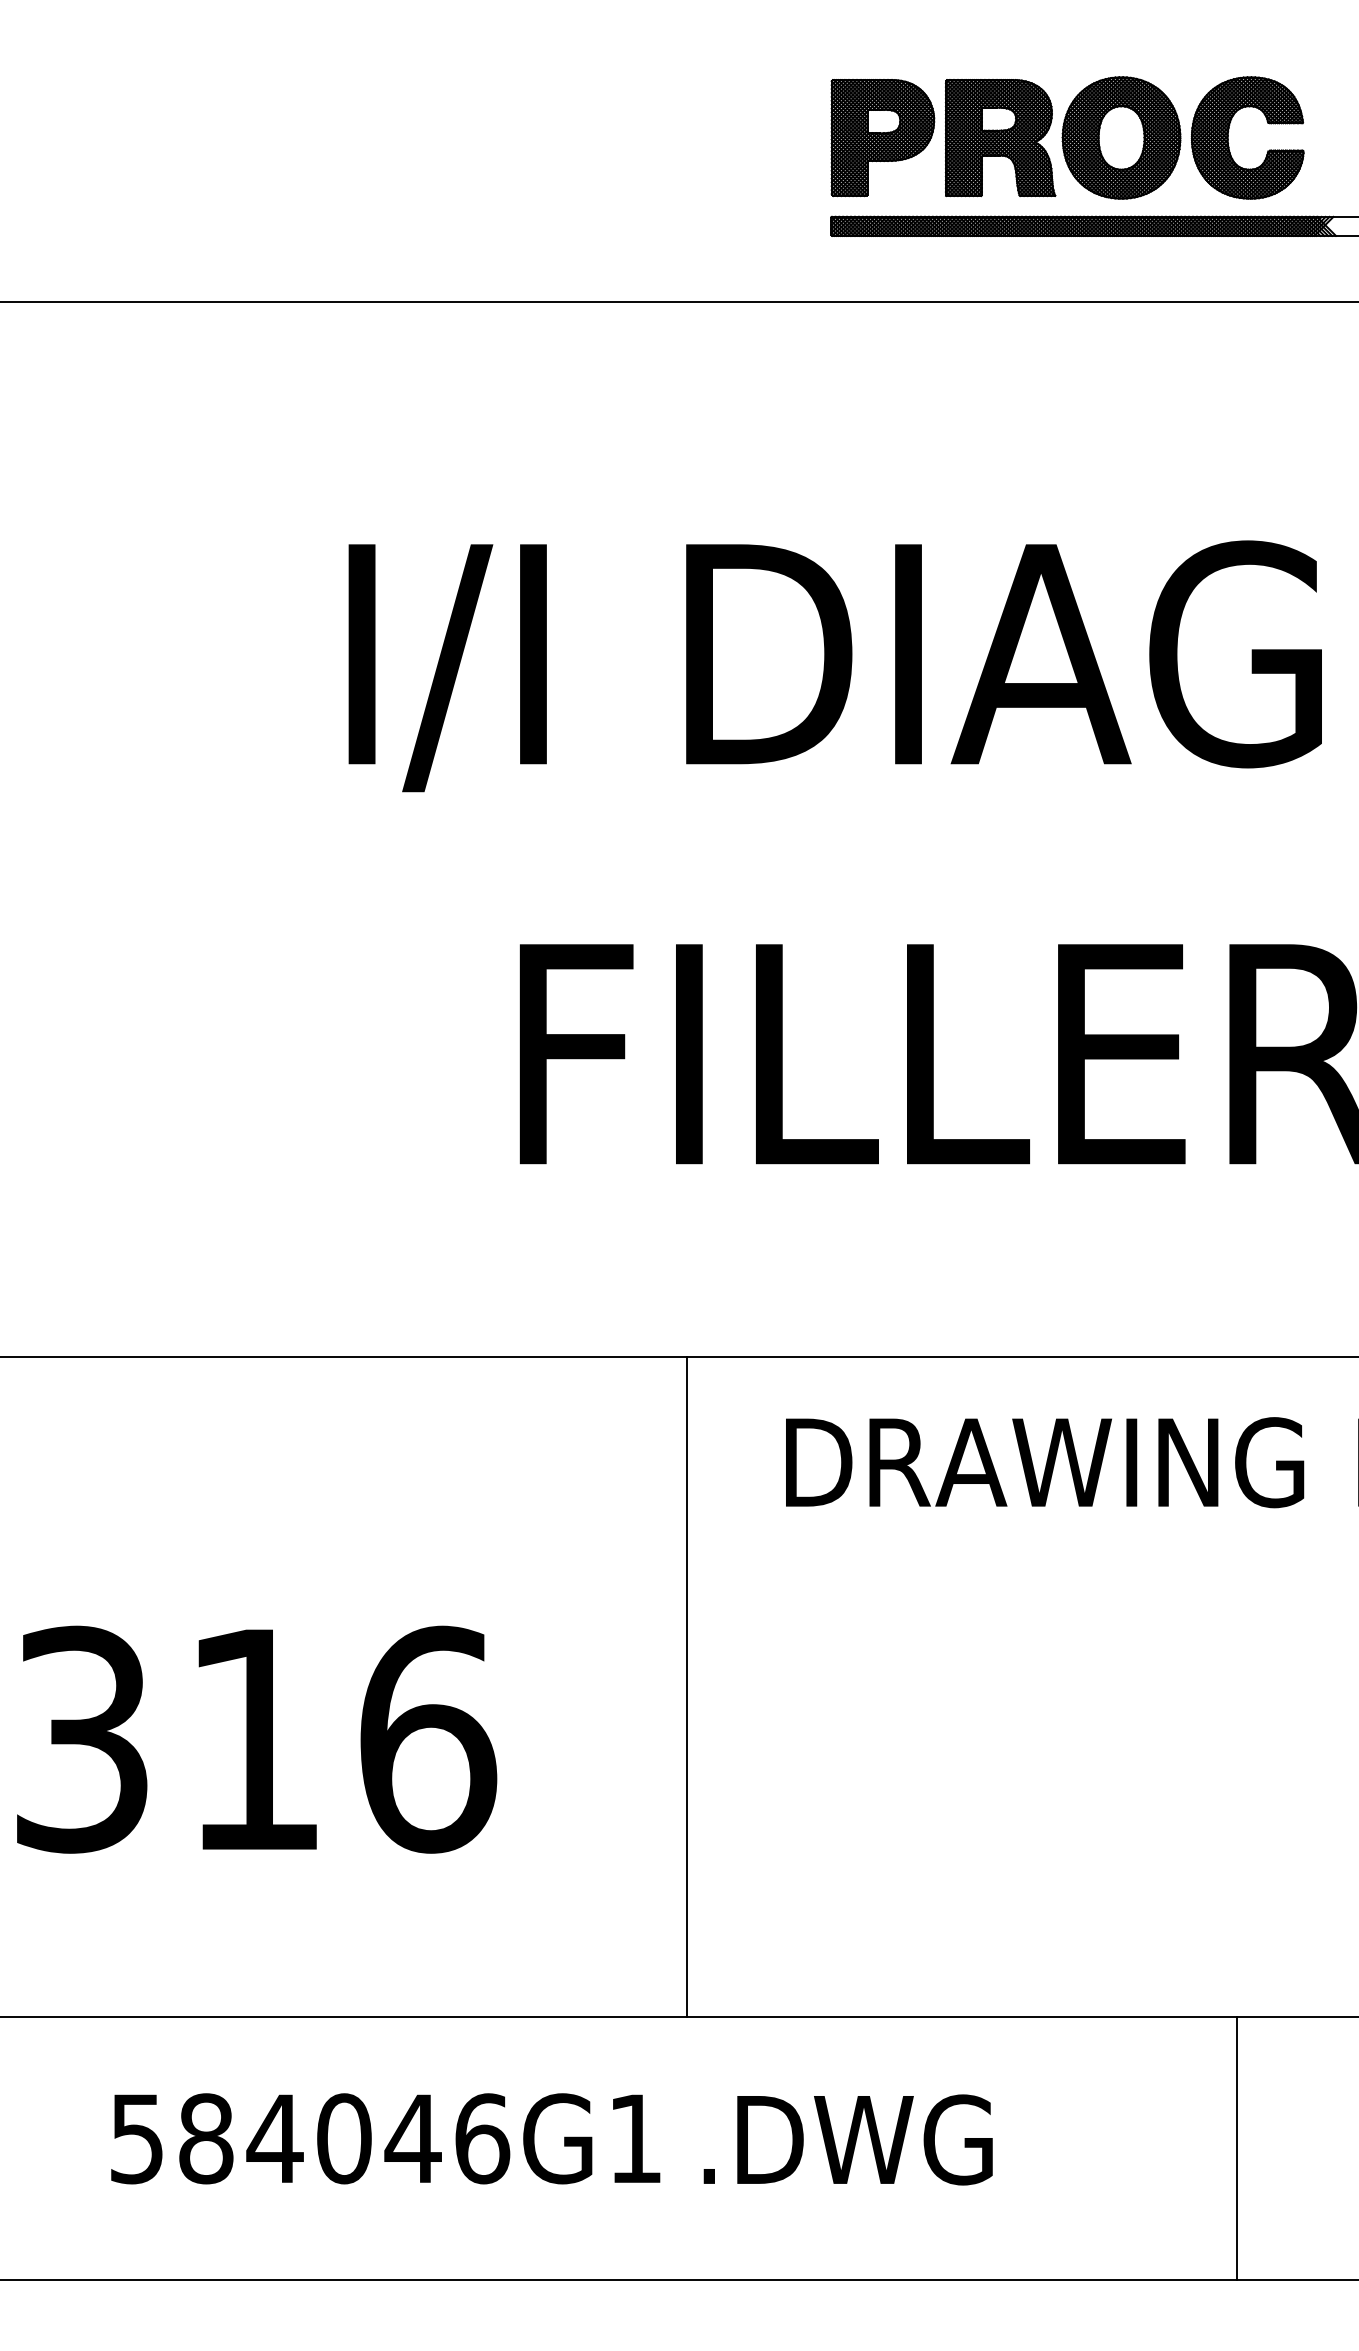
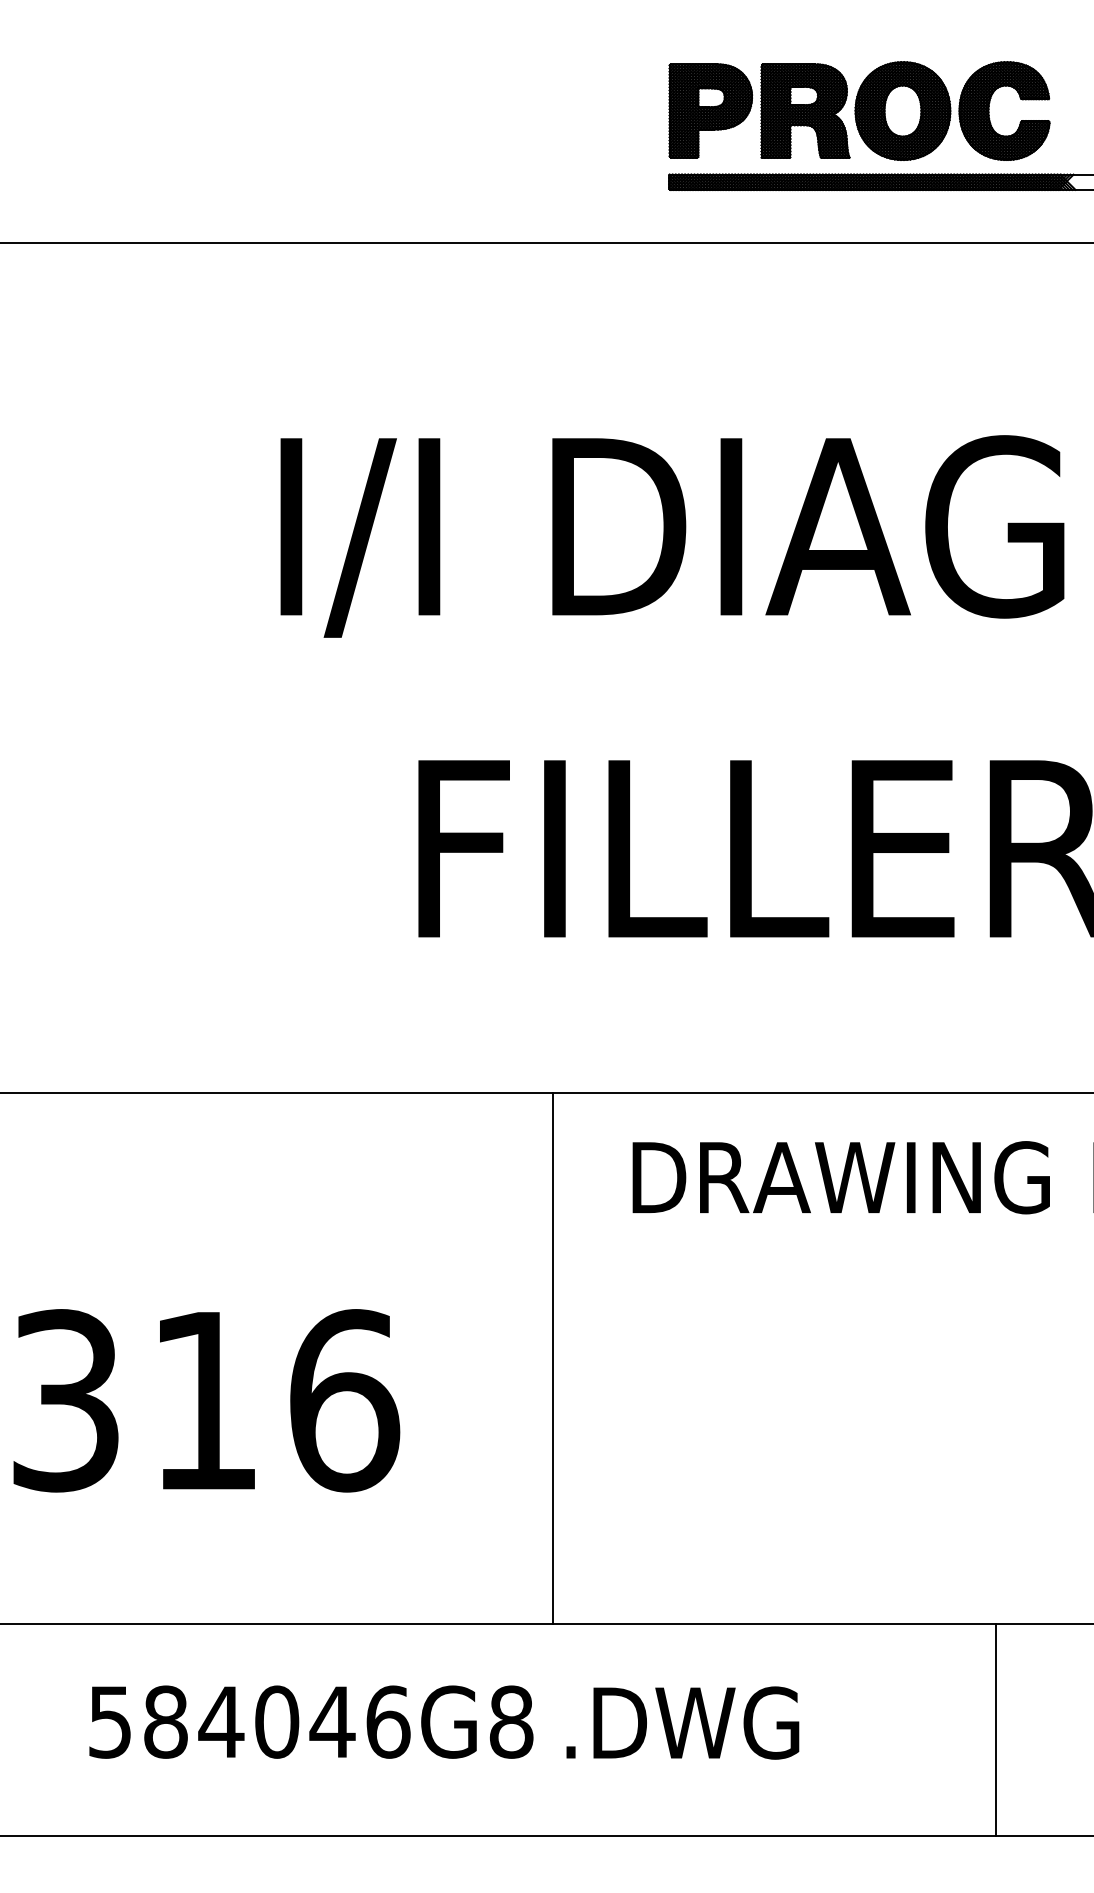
text: (635, 2138) -> (511, 1721), 584046G1 -> 584046G8

